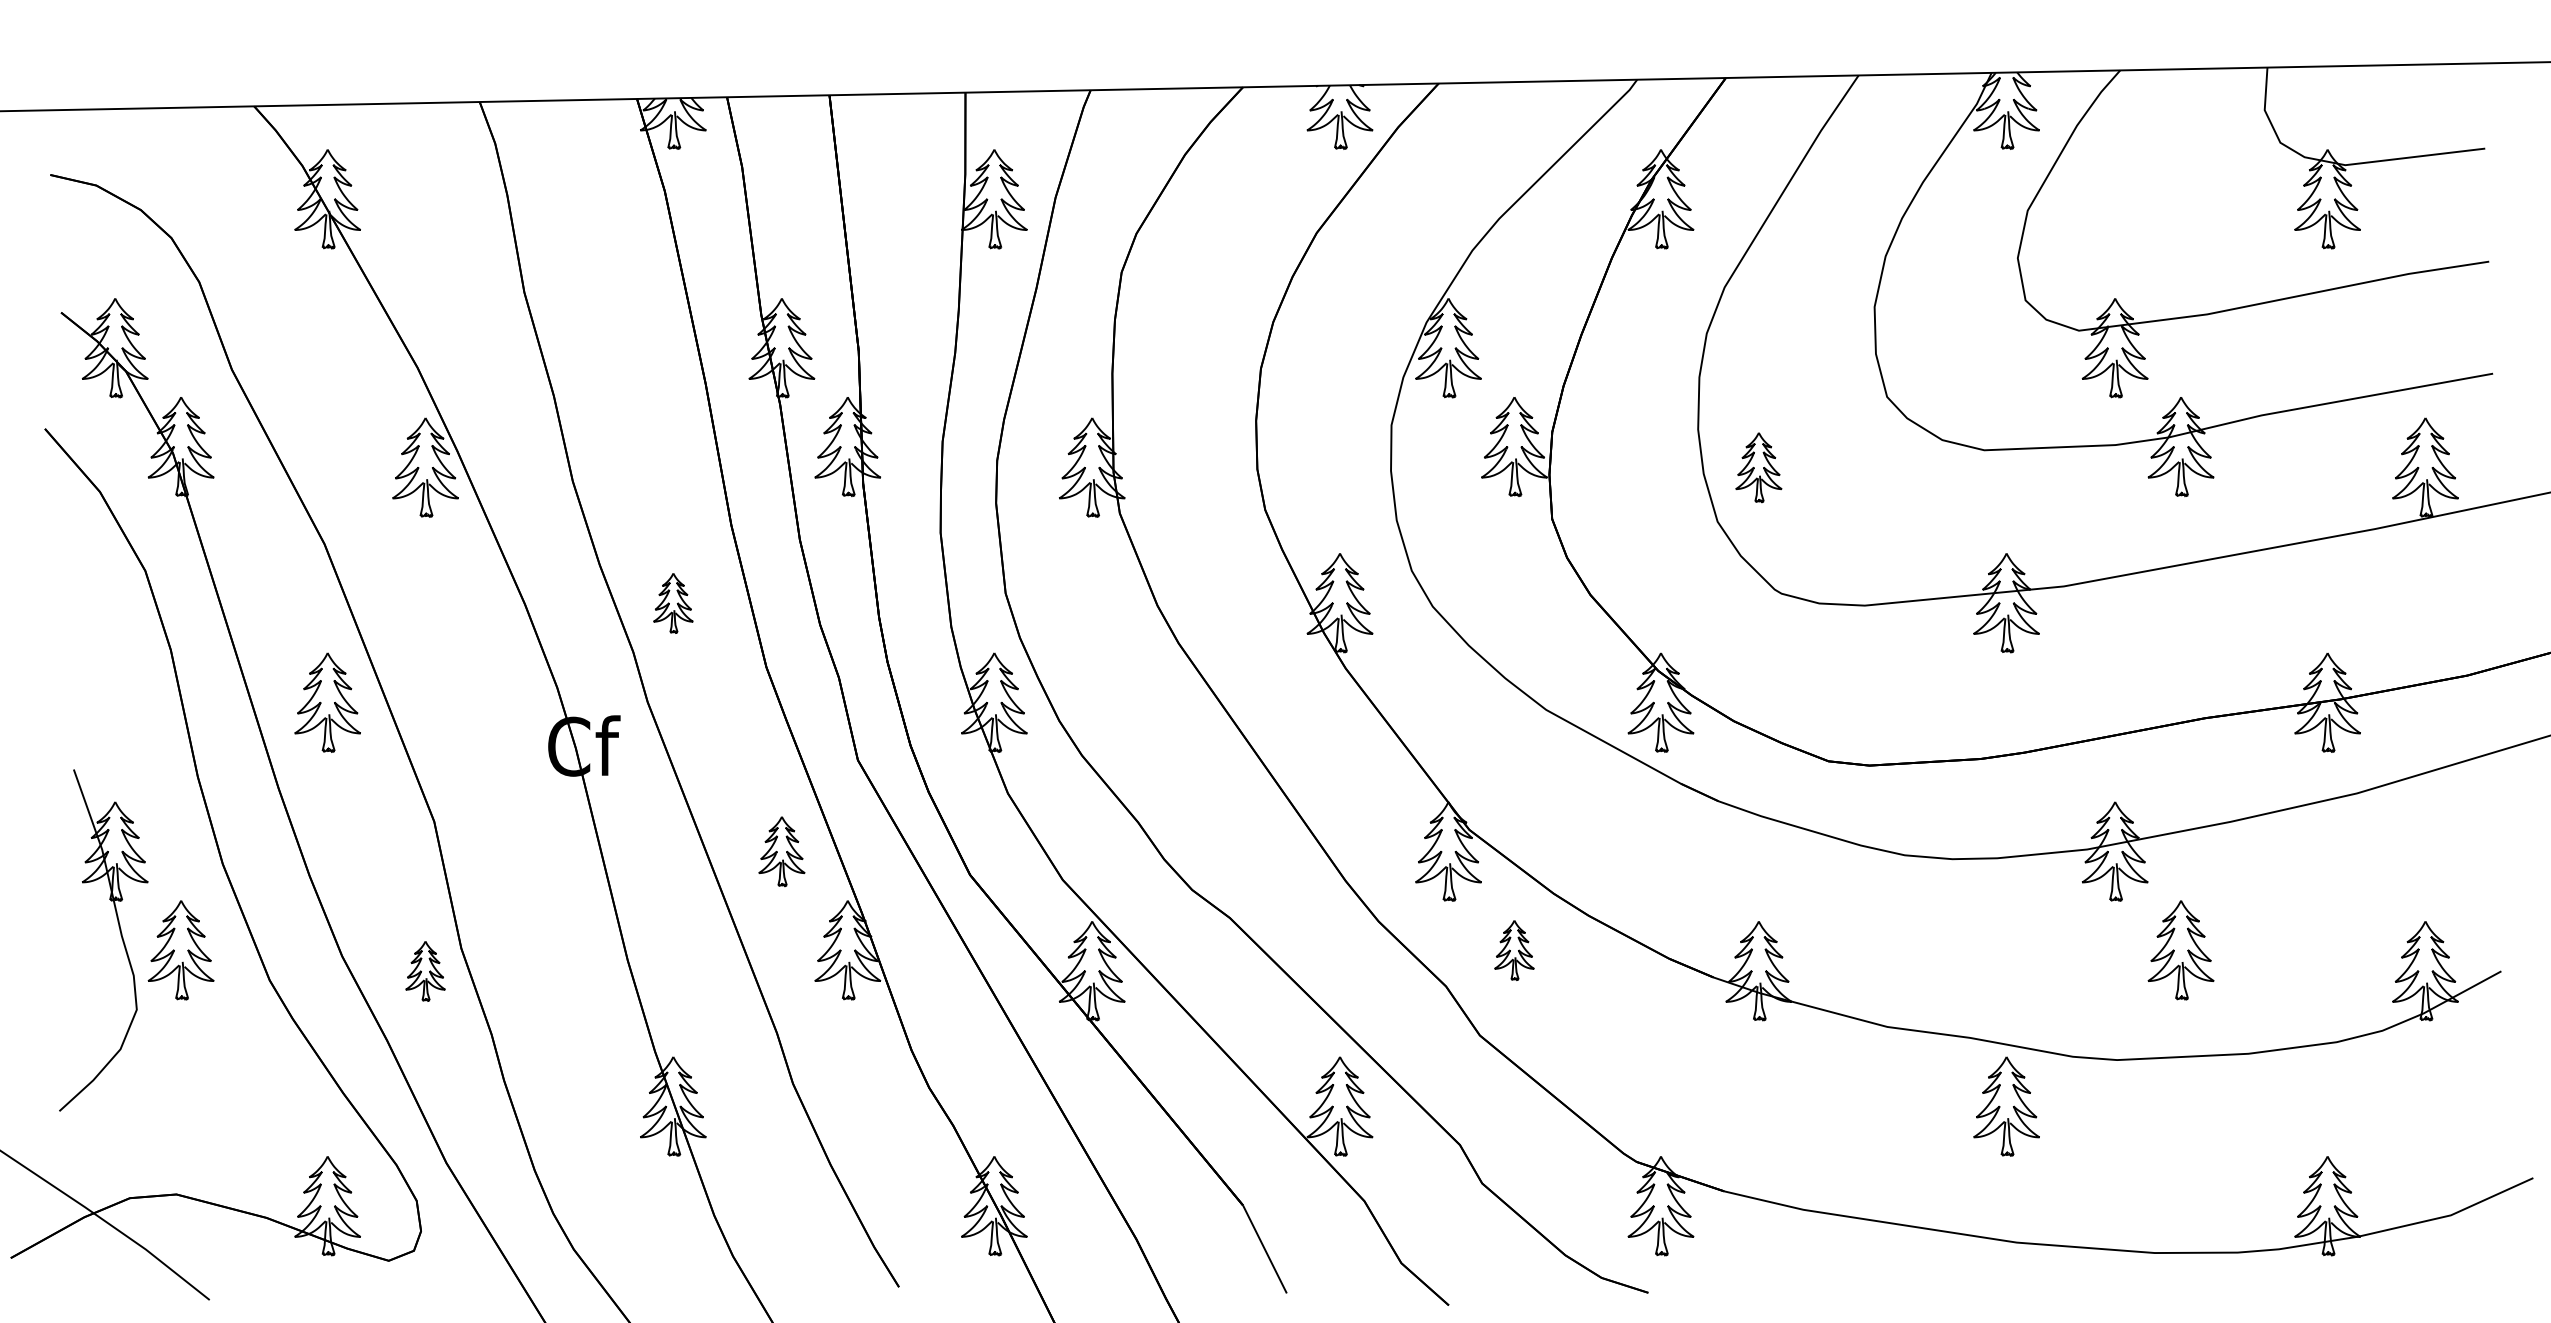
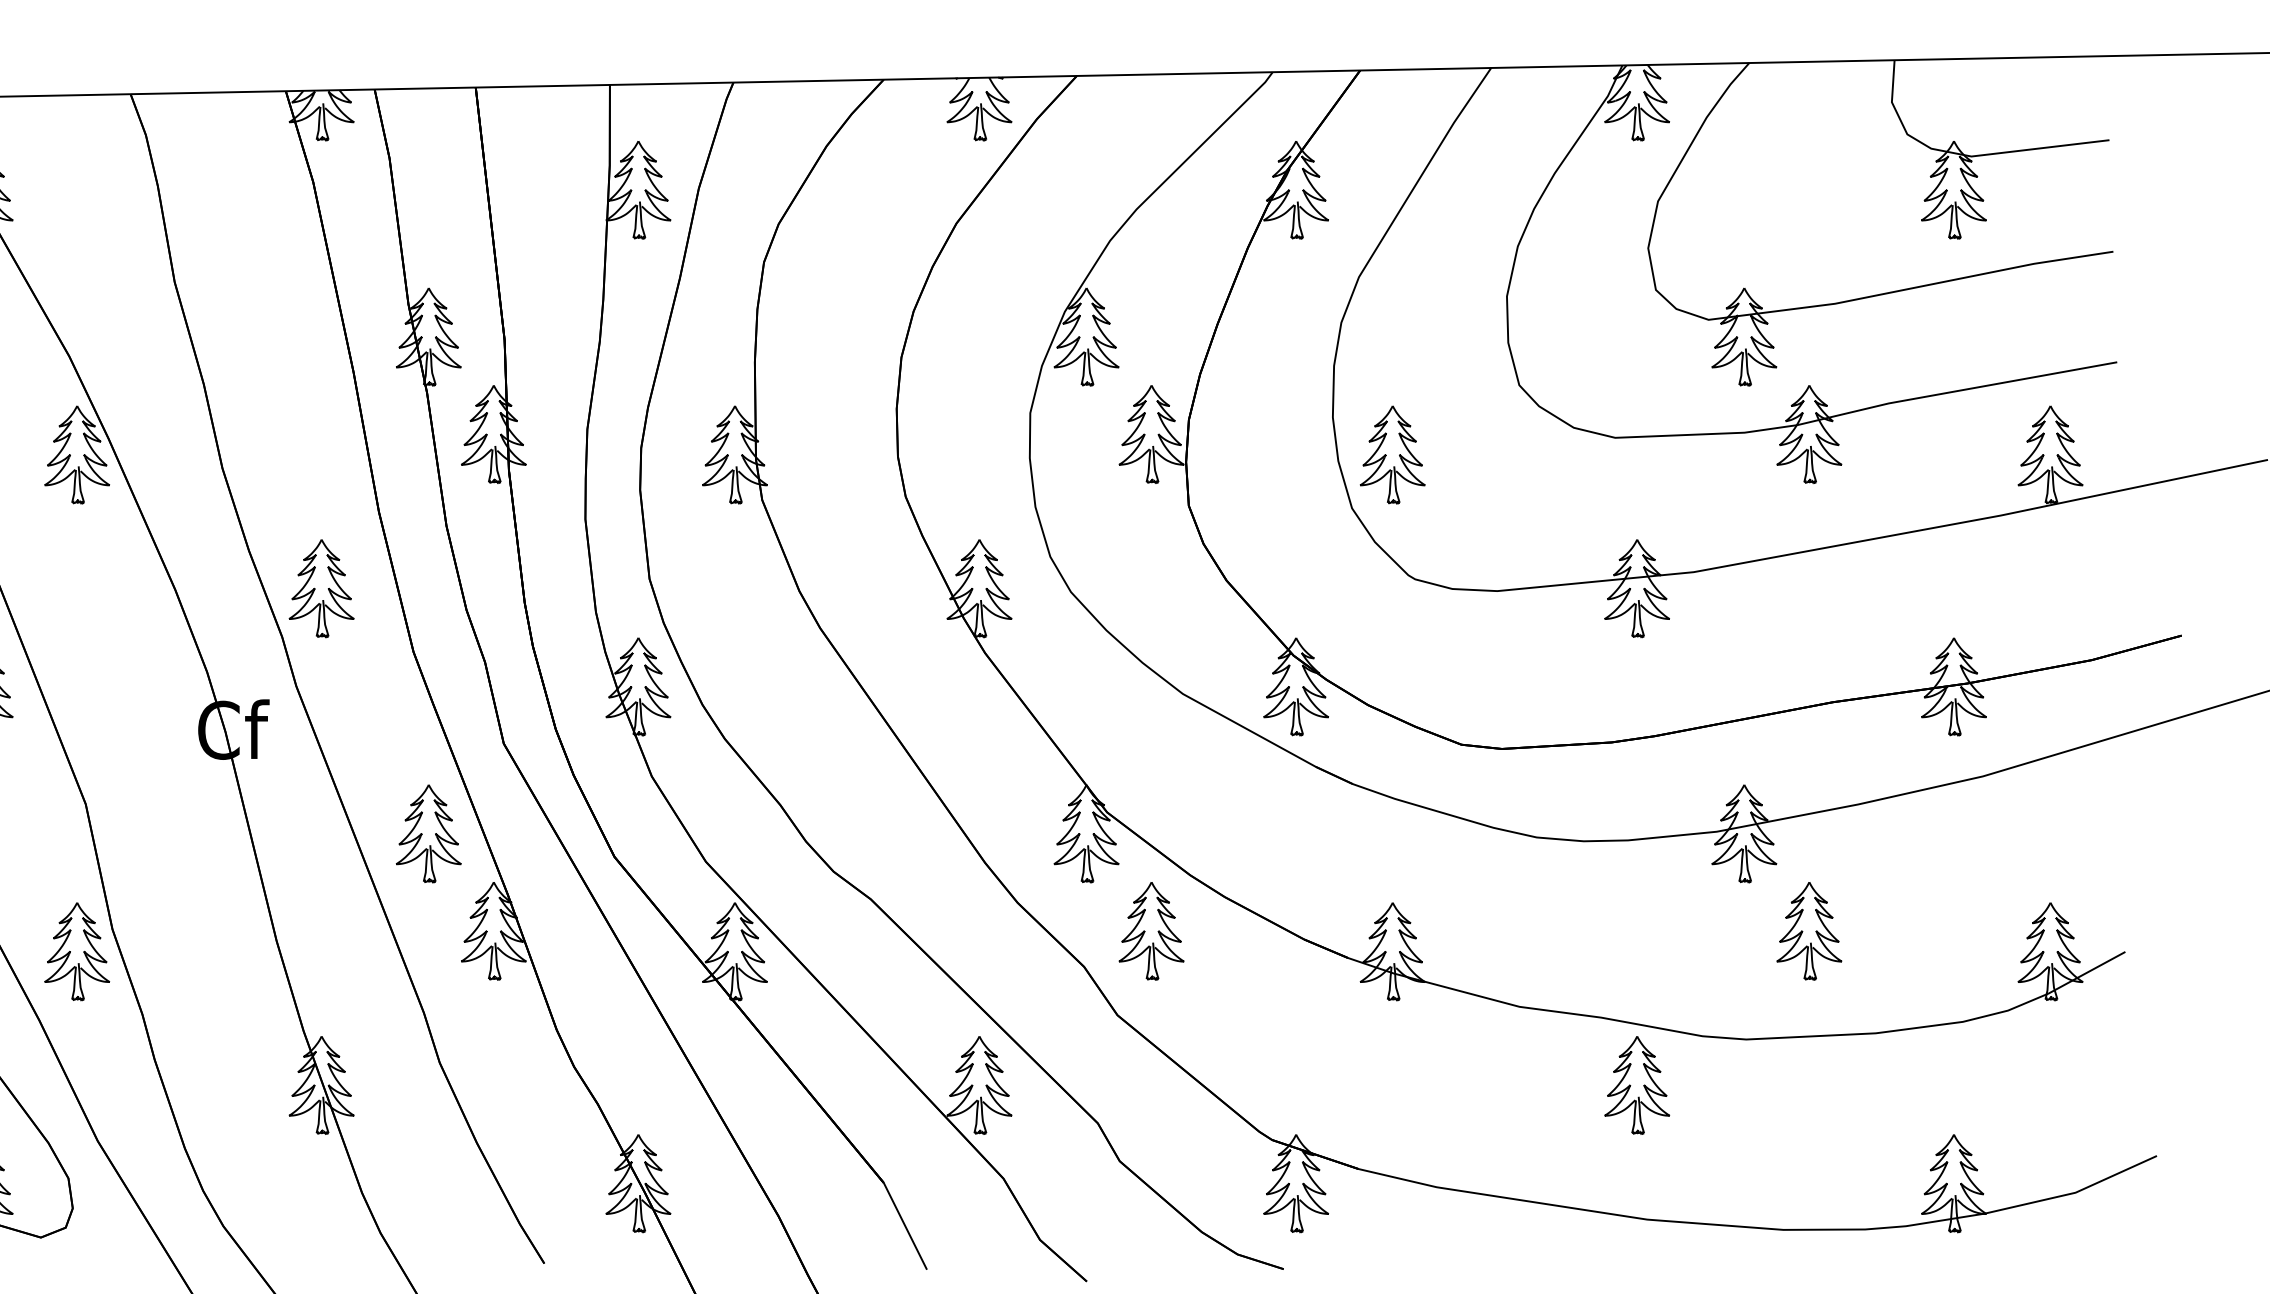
part: (1758, 467) -> (1392, 454), size x1.43
part: (673, 603) -> (321, 589), size x1.67
part: (781, 851) -> (428, 833), size x1.43
part: (1514, 950) -> (1151, 931), size x1.67
part: (425, 971) -> (77, 952), size x1.67

